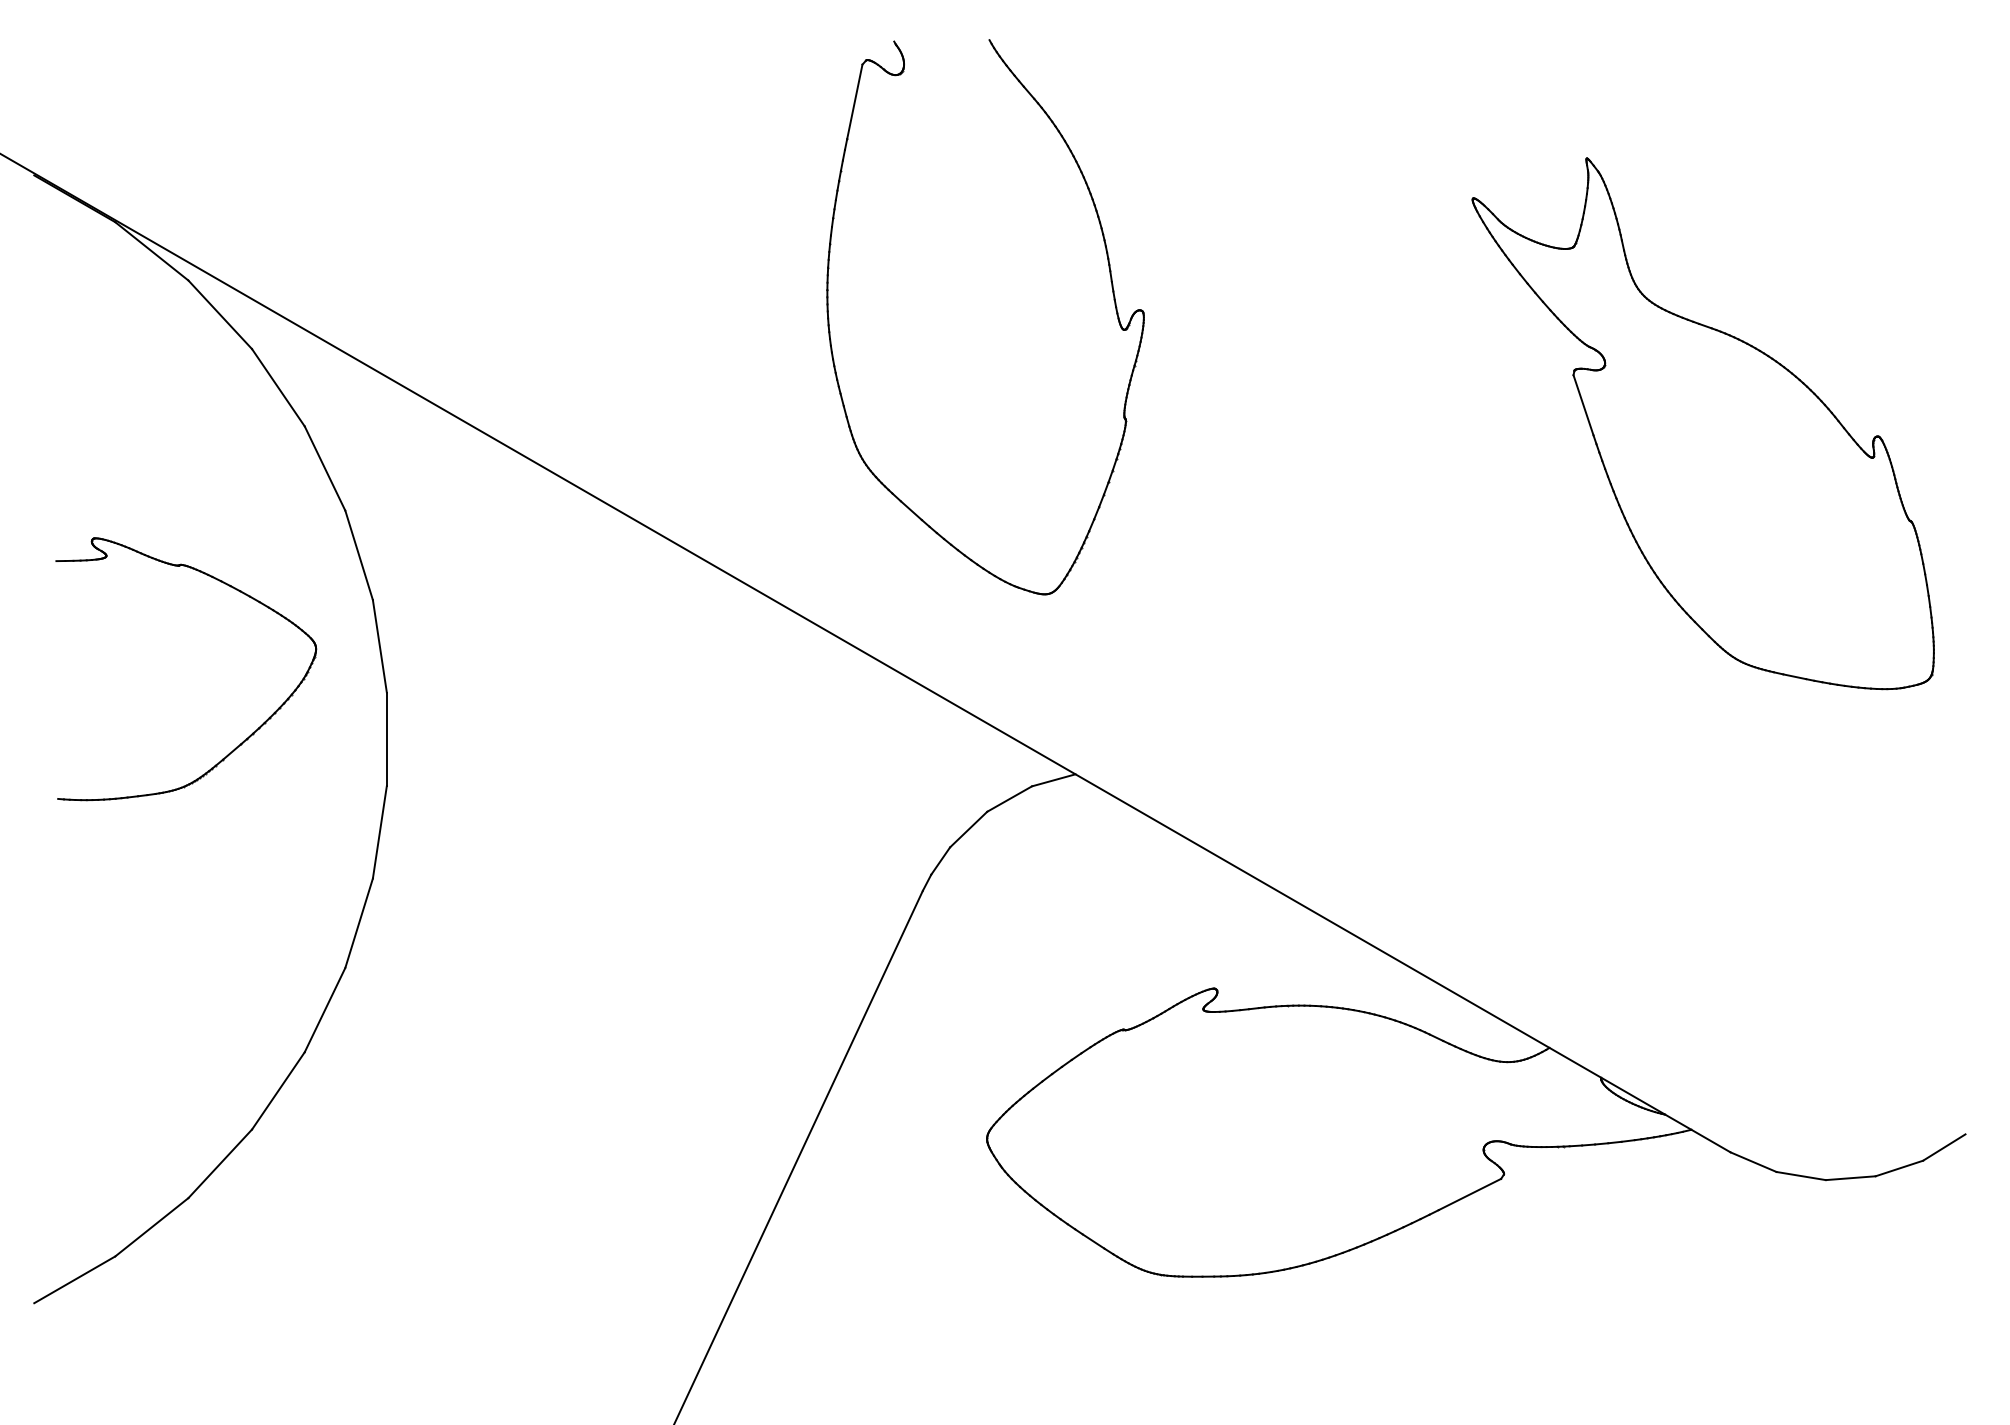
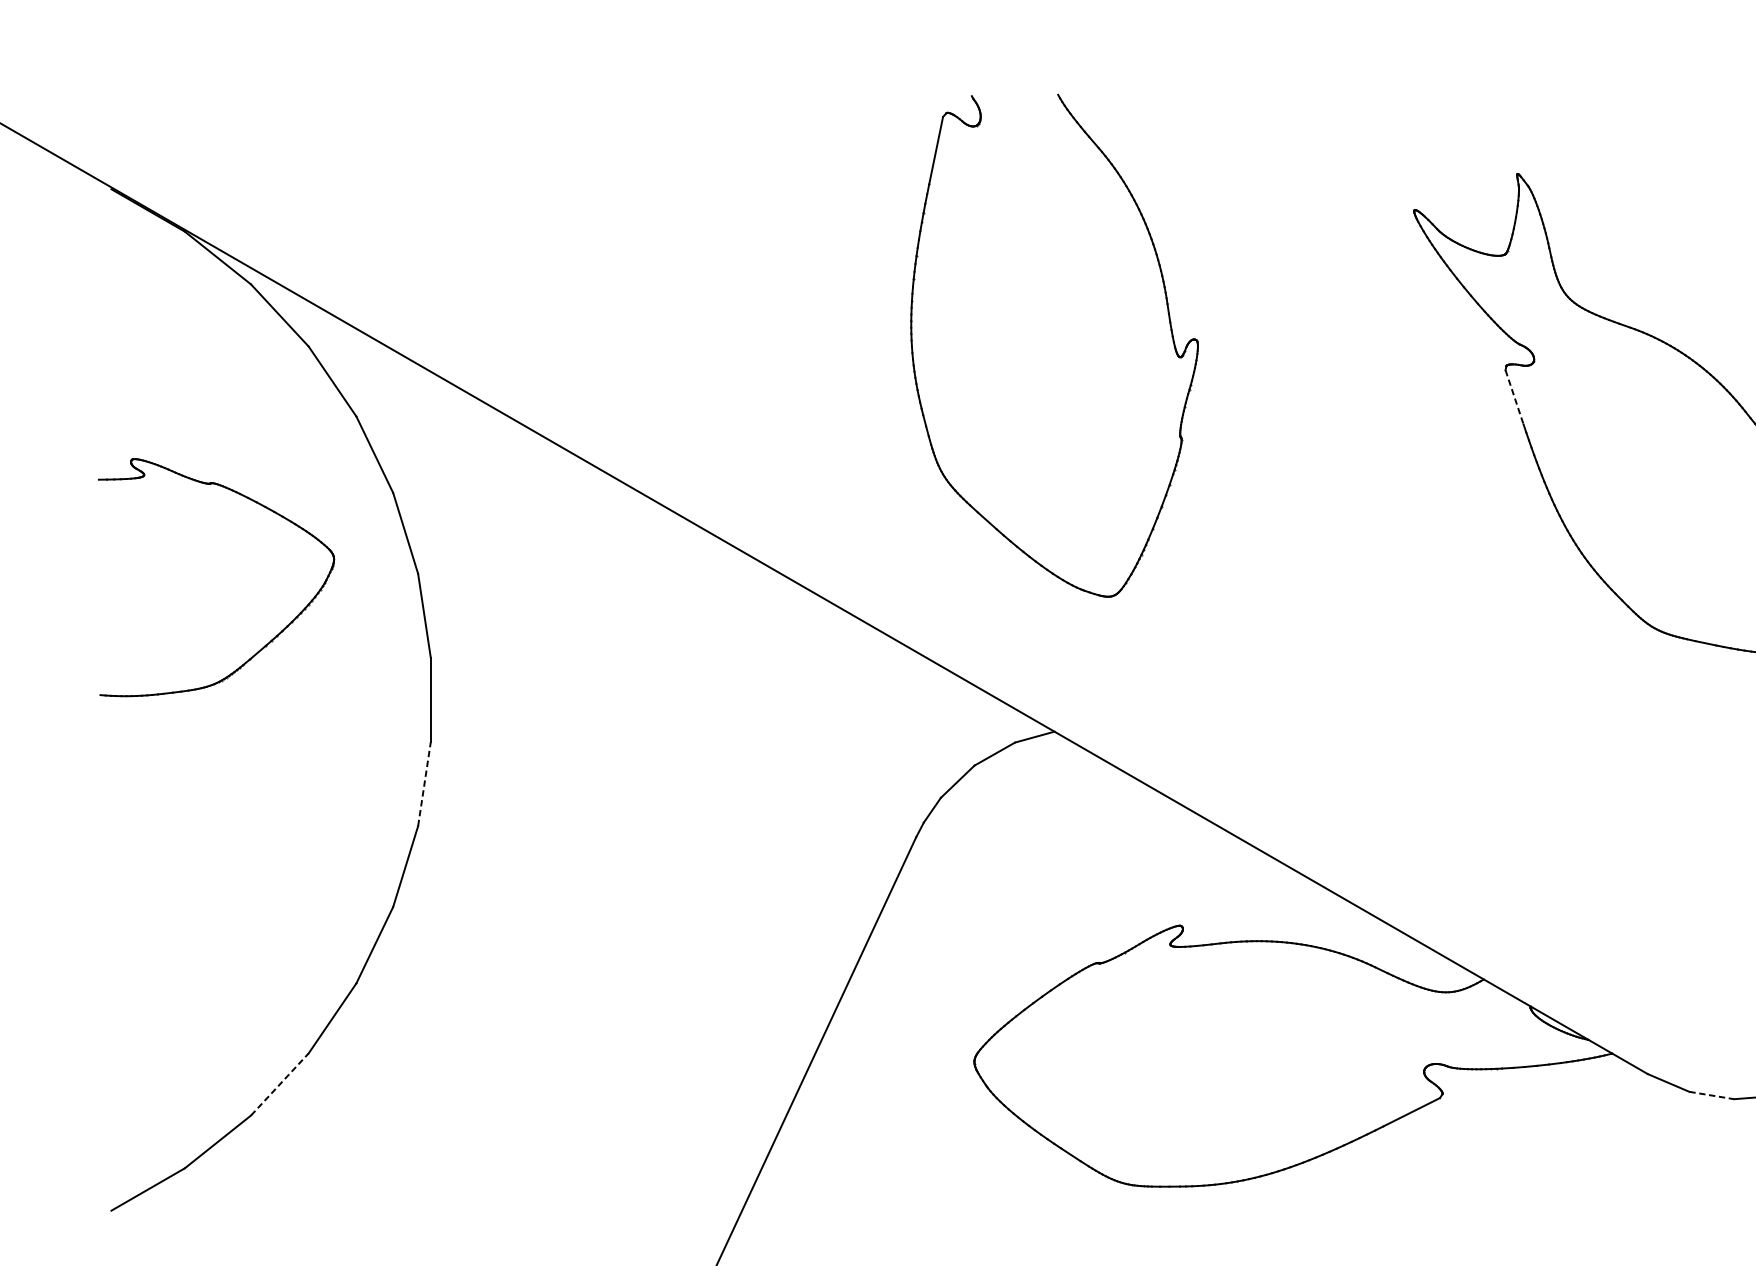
part: (1113, 300) -> (1170, 330), moved
line: (1583, 405) -> (1514, 397), solid -> dashed
part: (243, 740) -> (268, 642), moved
line: (379, 832) -> (424, 784), solid -> dashed
line: (220, 1163) -> (280, 1084), solid -> dashed
line: (1801, 1176) -> (1712, 1095), solid -> dashed

